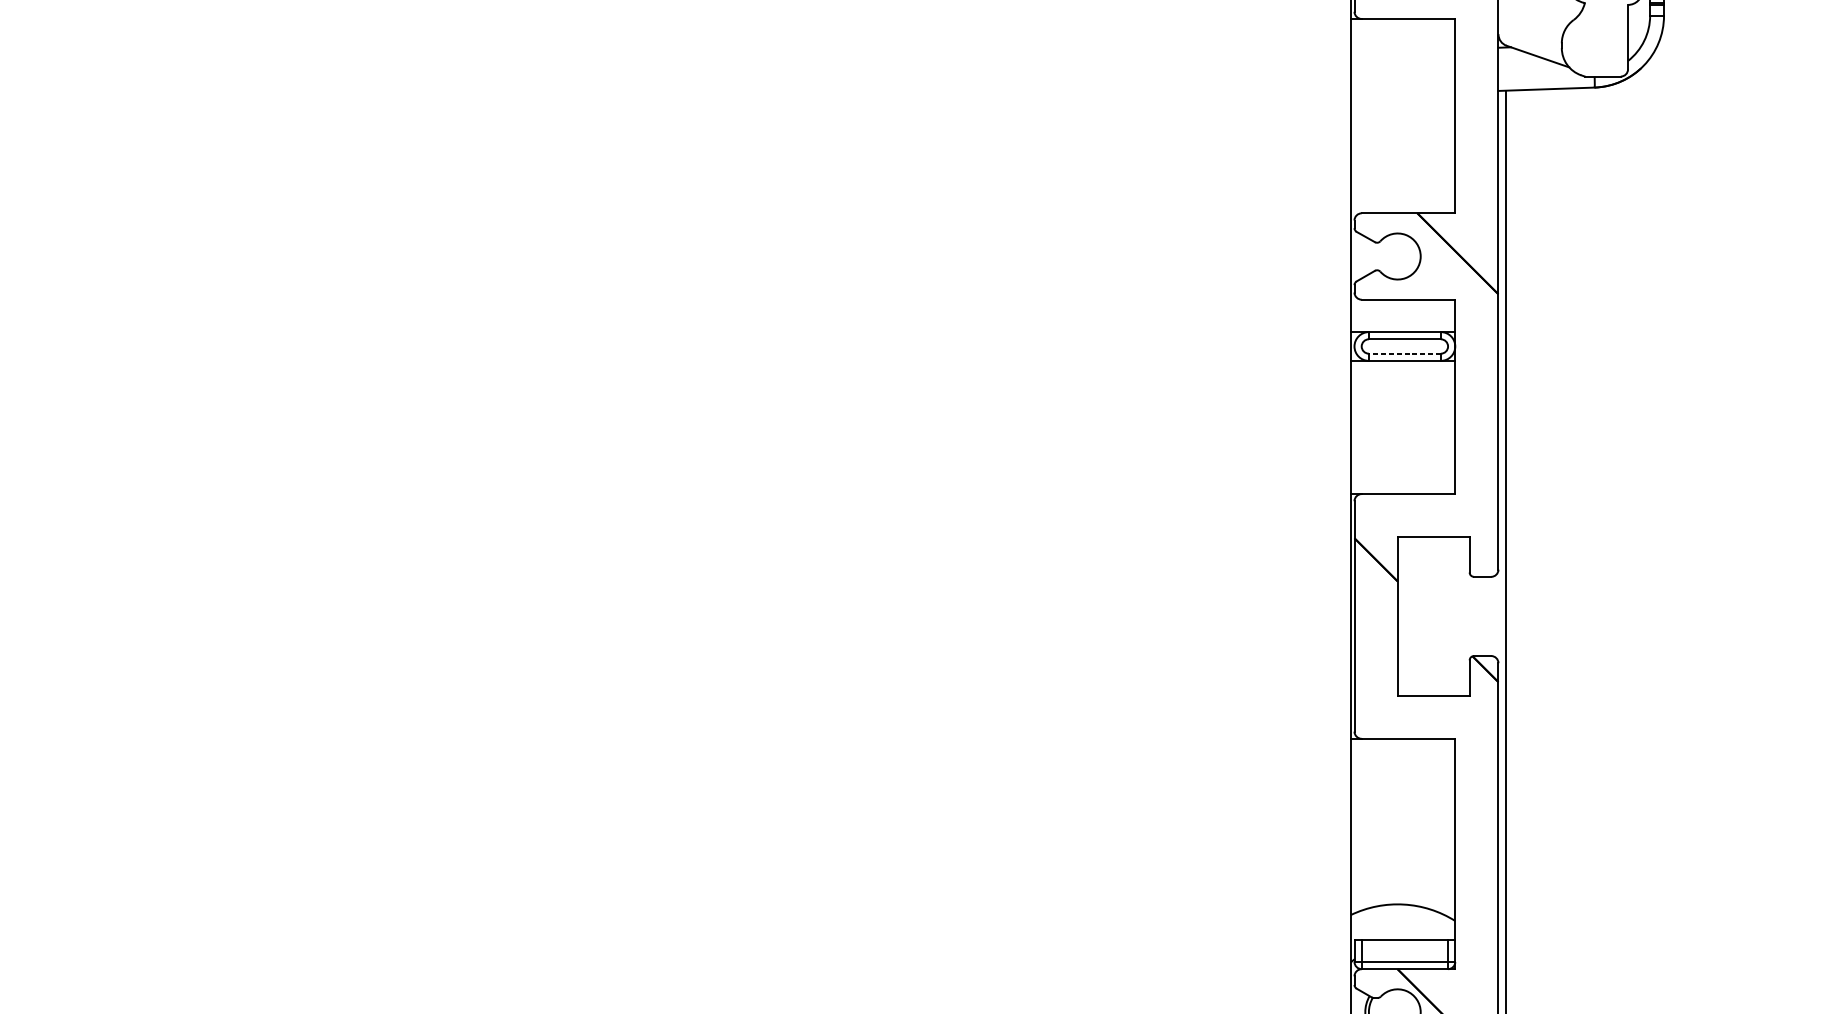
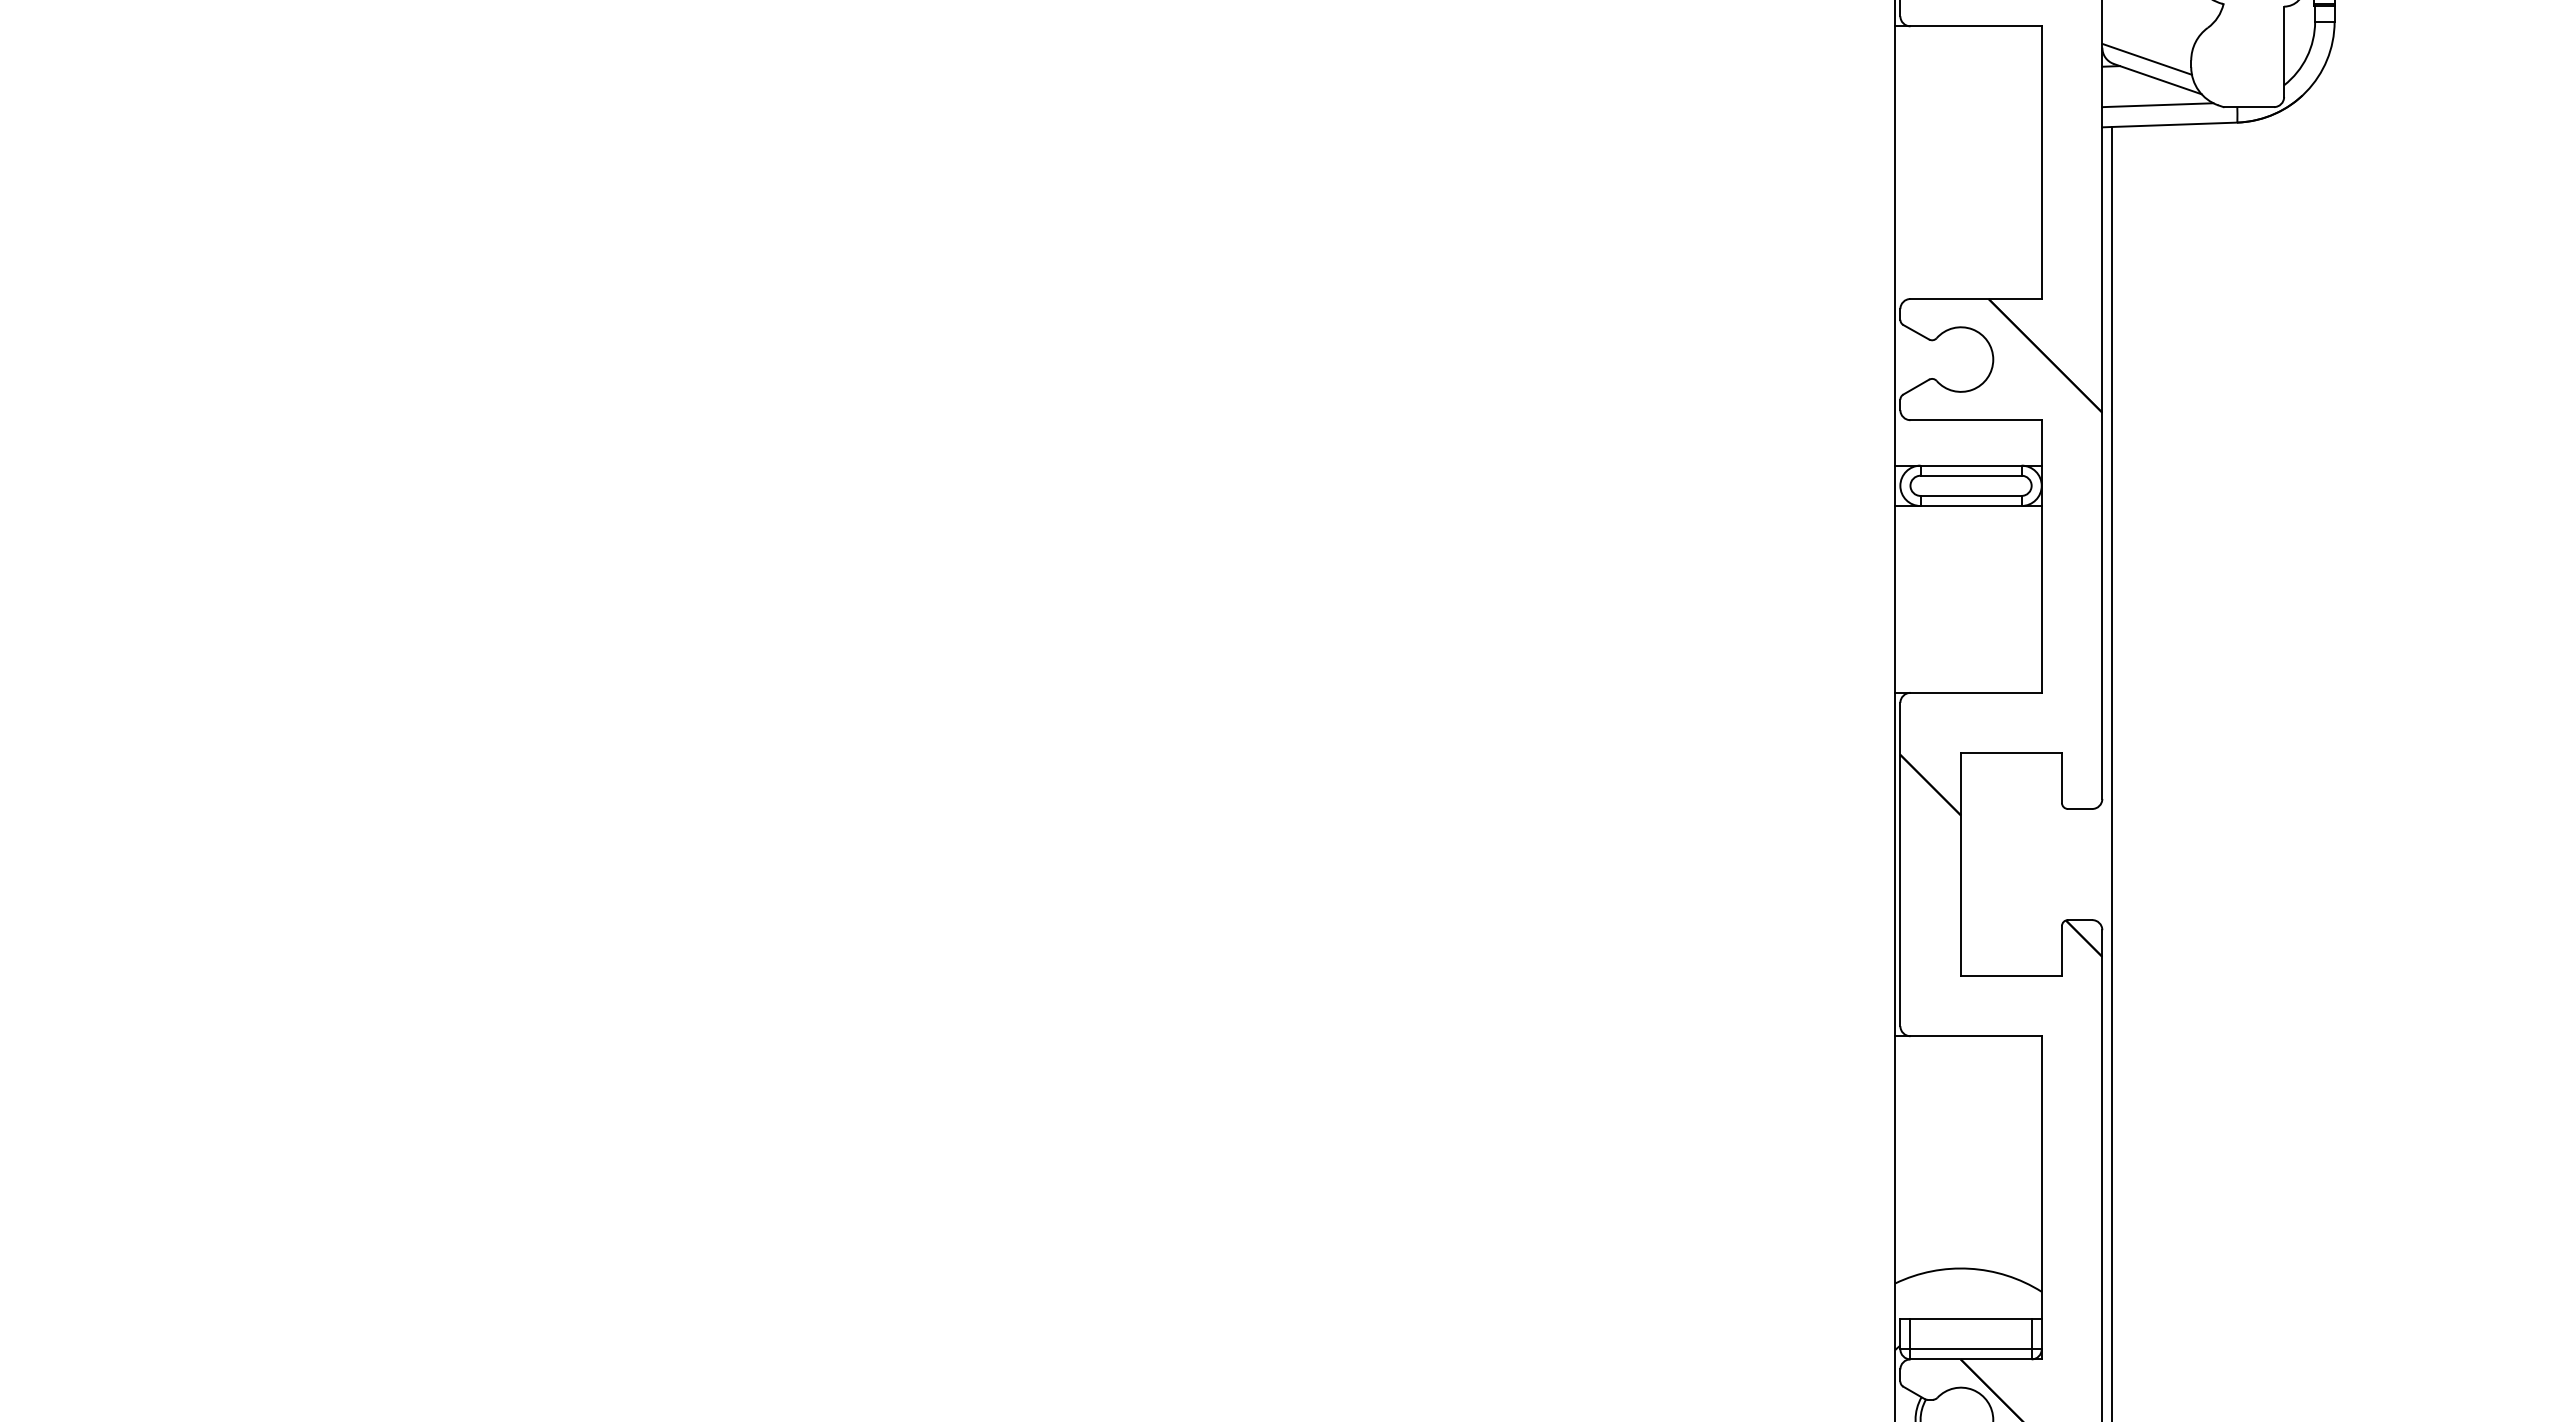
line: (1529, 41) -> (2146, 58), added
line: (1537, 75) -> (2157, 105), added
line: (1404, 353) -> (1970, 495), dashed -> solid

